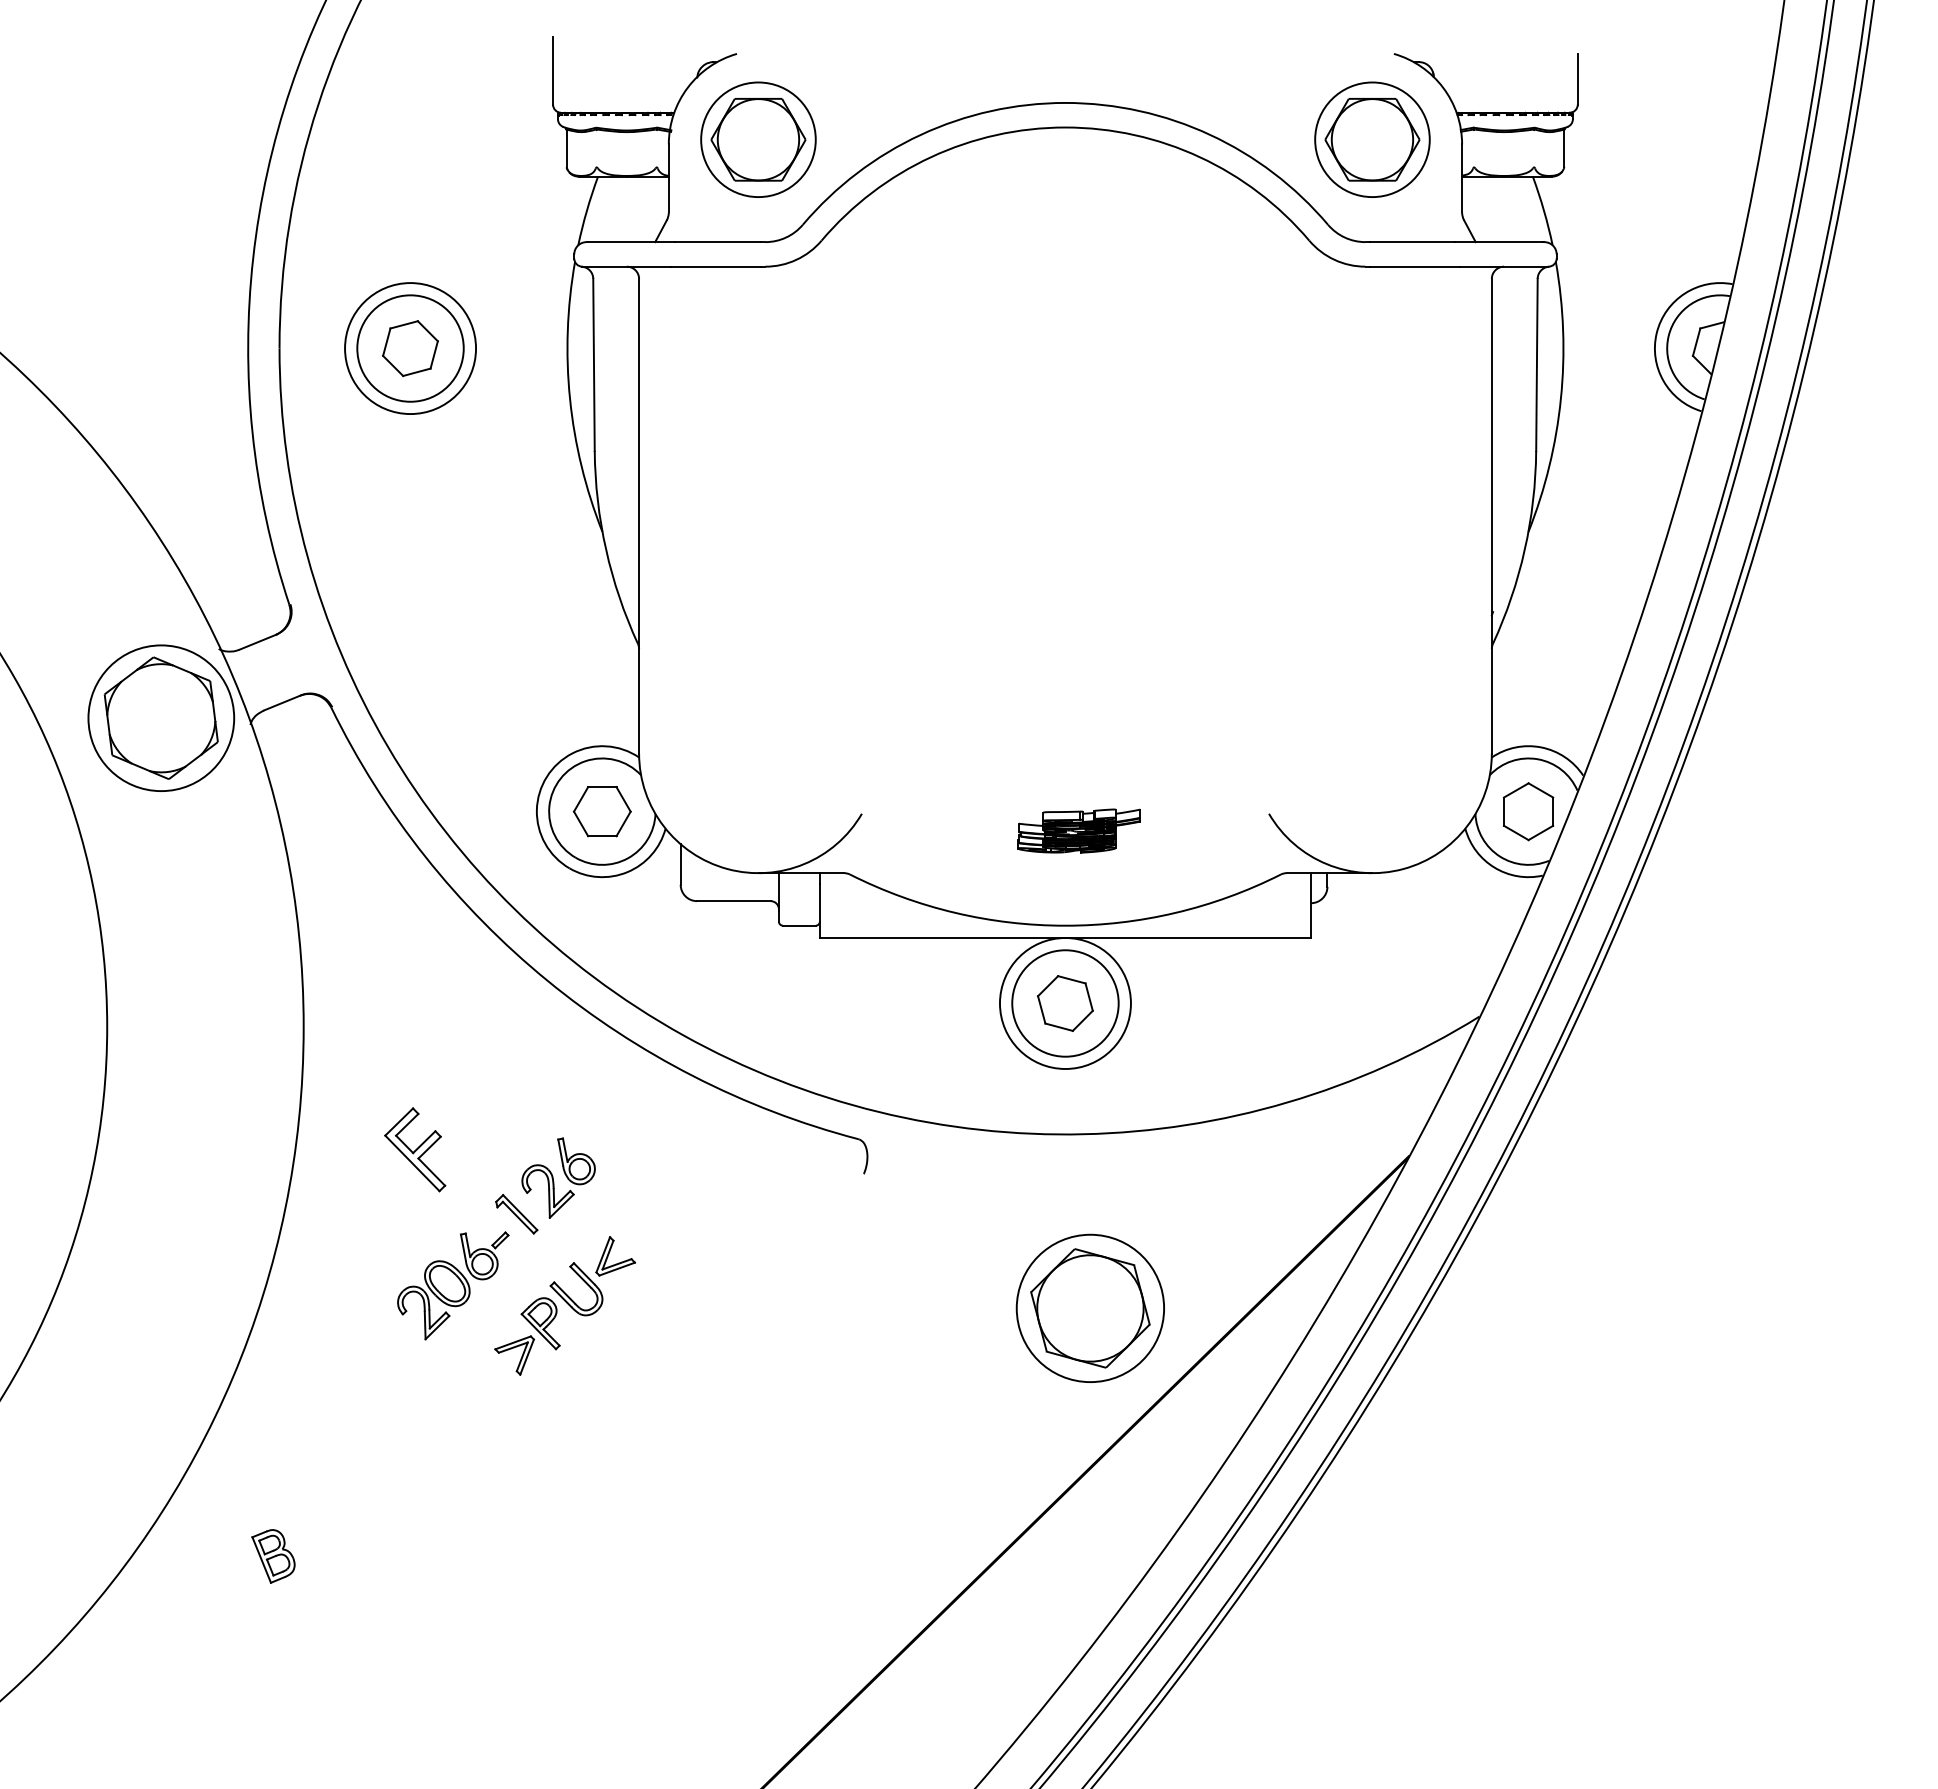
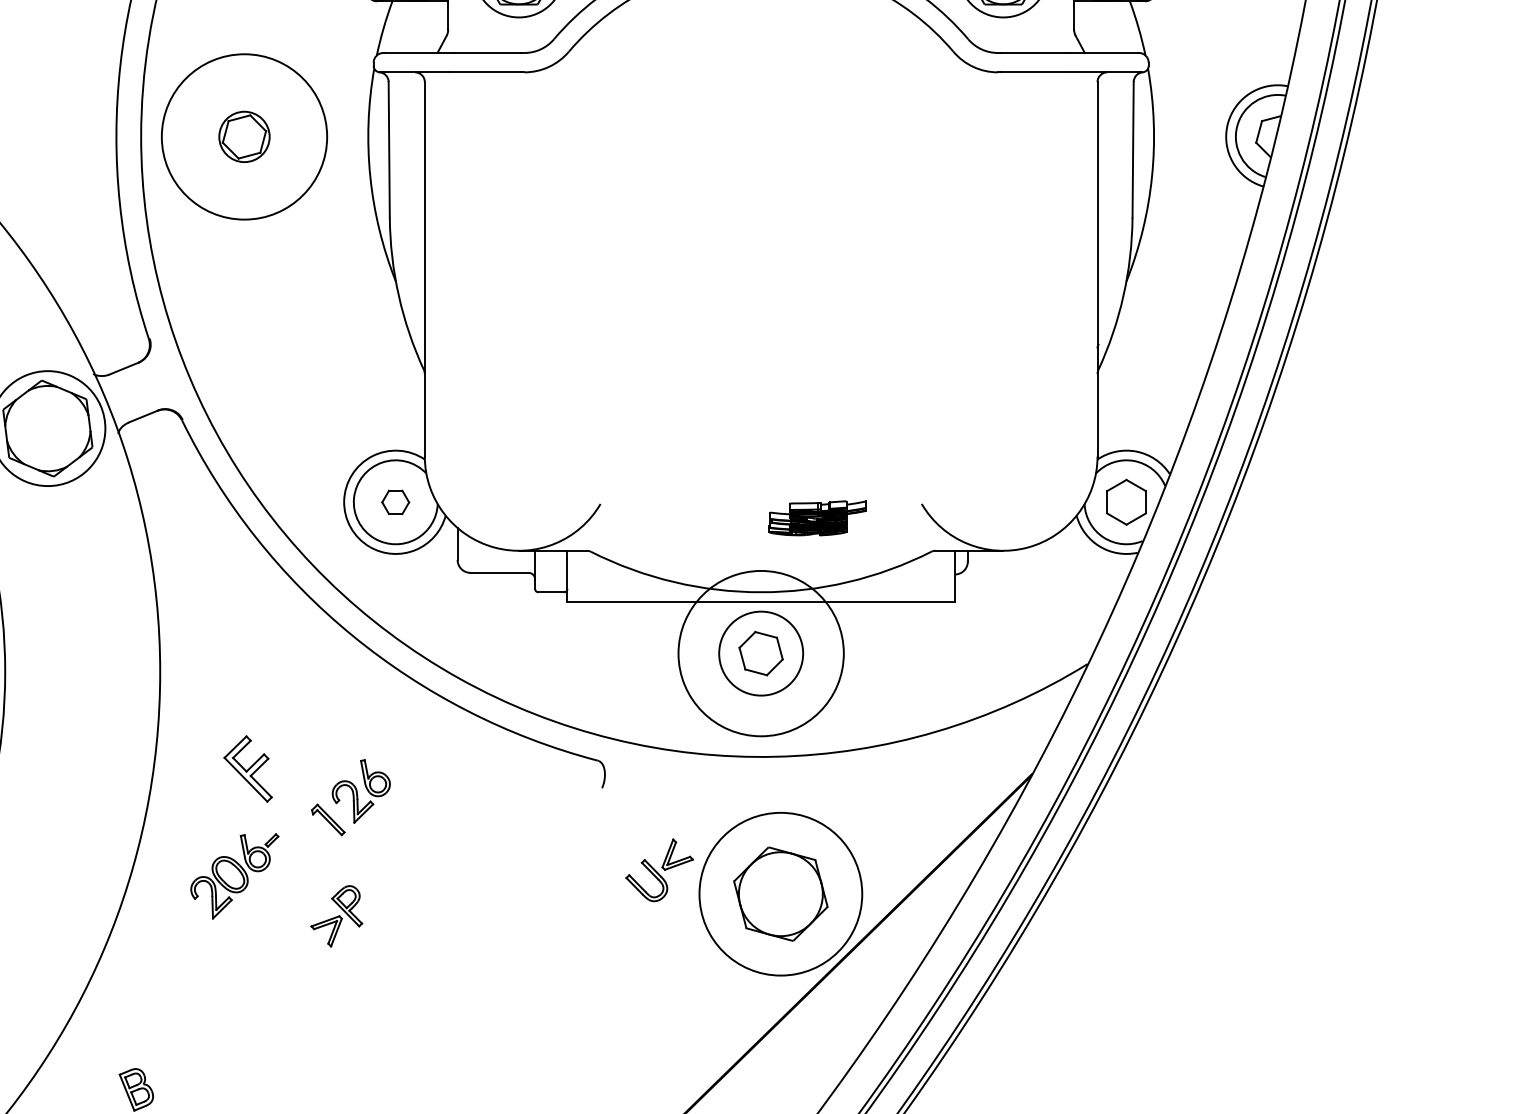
circle: (410, 348) -> (244, 136), size x0.6
circle: (410, 348) -> (244, 136), size x1.6
part: (601, 811) -> (395, 502), size x0.6
part: (1078, 830) -> (817, 517), moved
circle: (1064, 1003) -> (760, 653), size x1.6
part: (592, 1276) -> (659, 870), moved
part: (453, 1285) -> (235, 876), moved
circle: (1090, 1308) -> (780, 894), size x1.4

